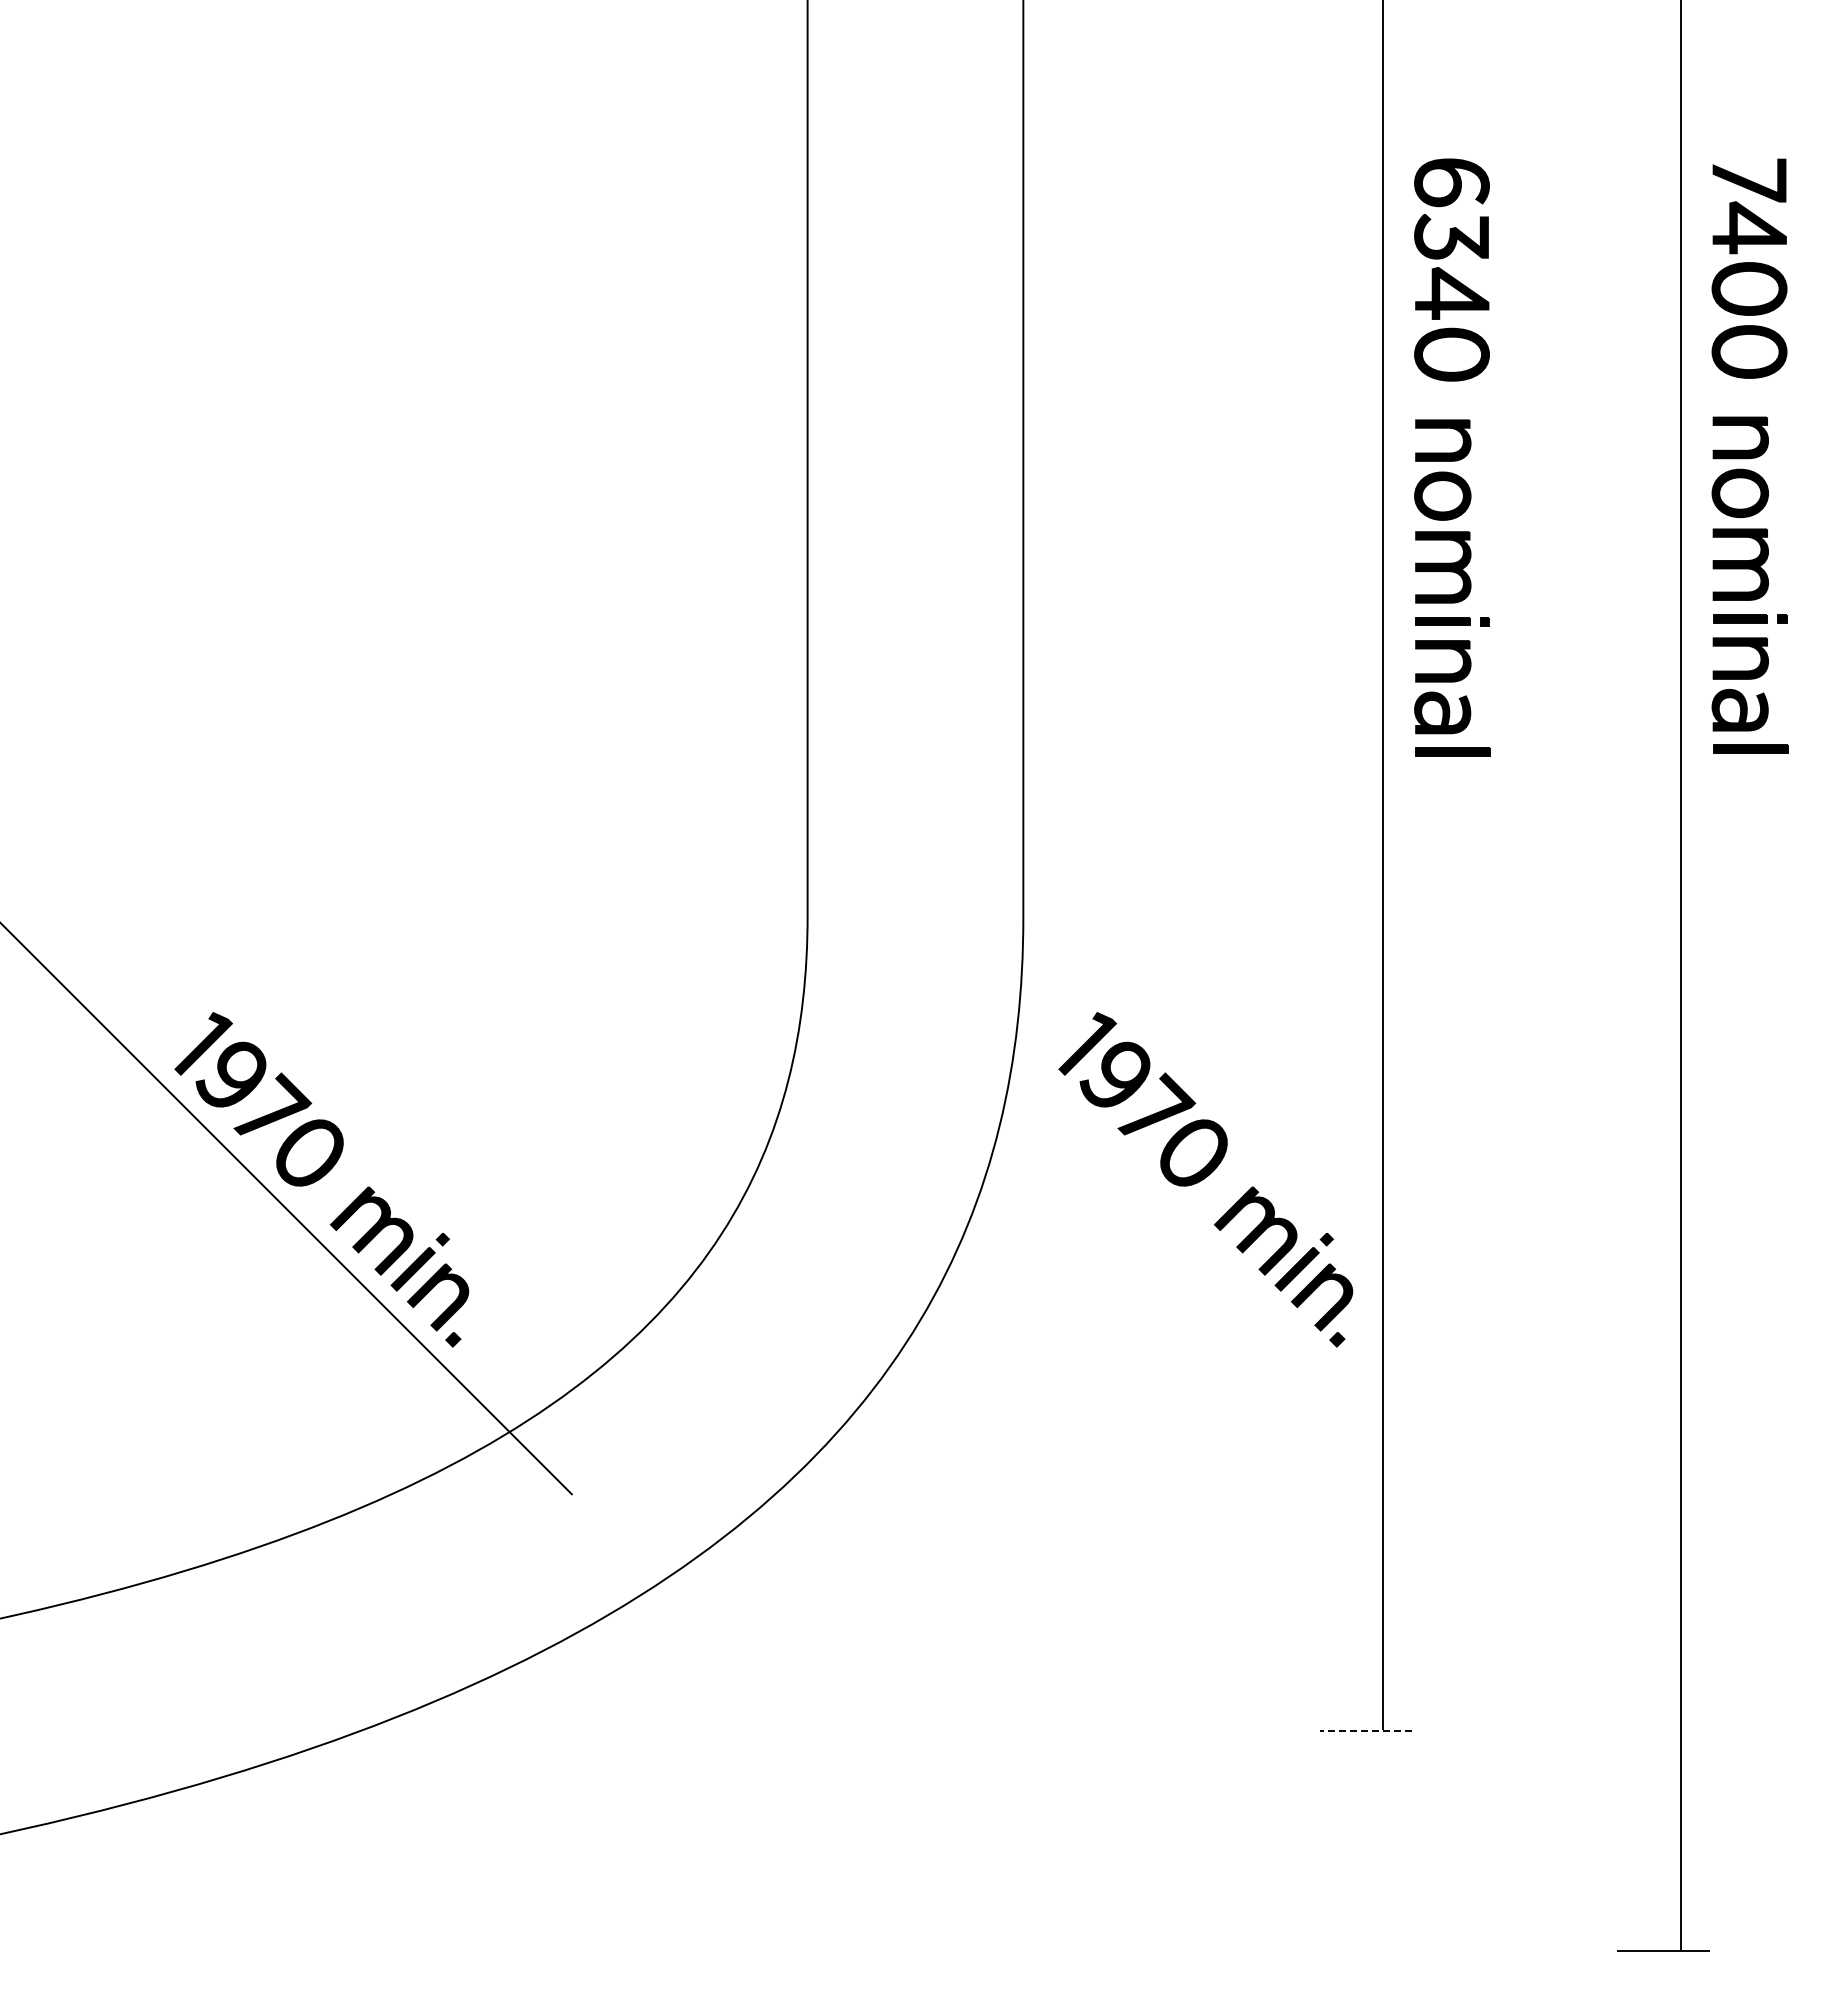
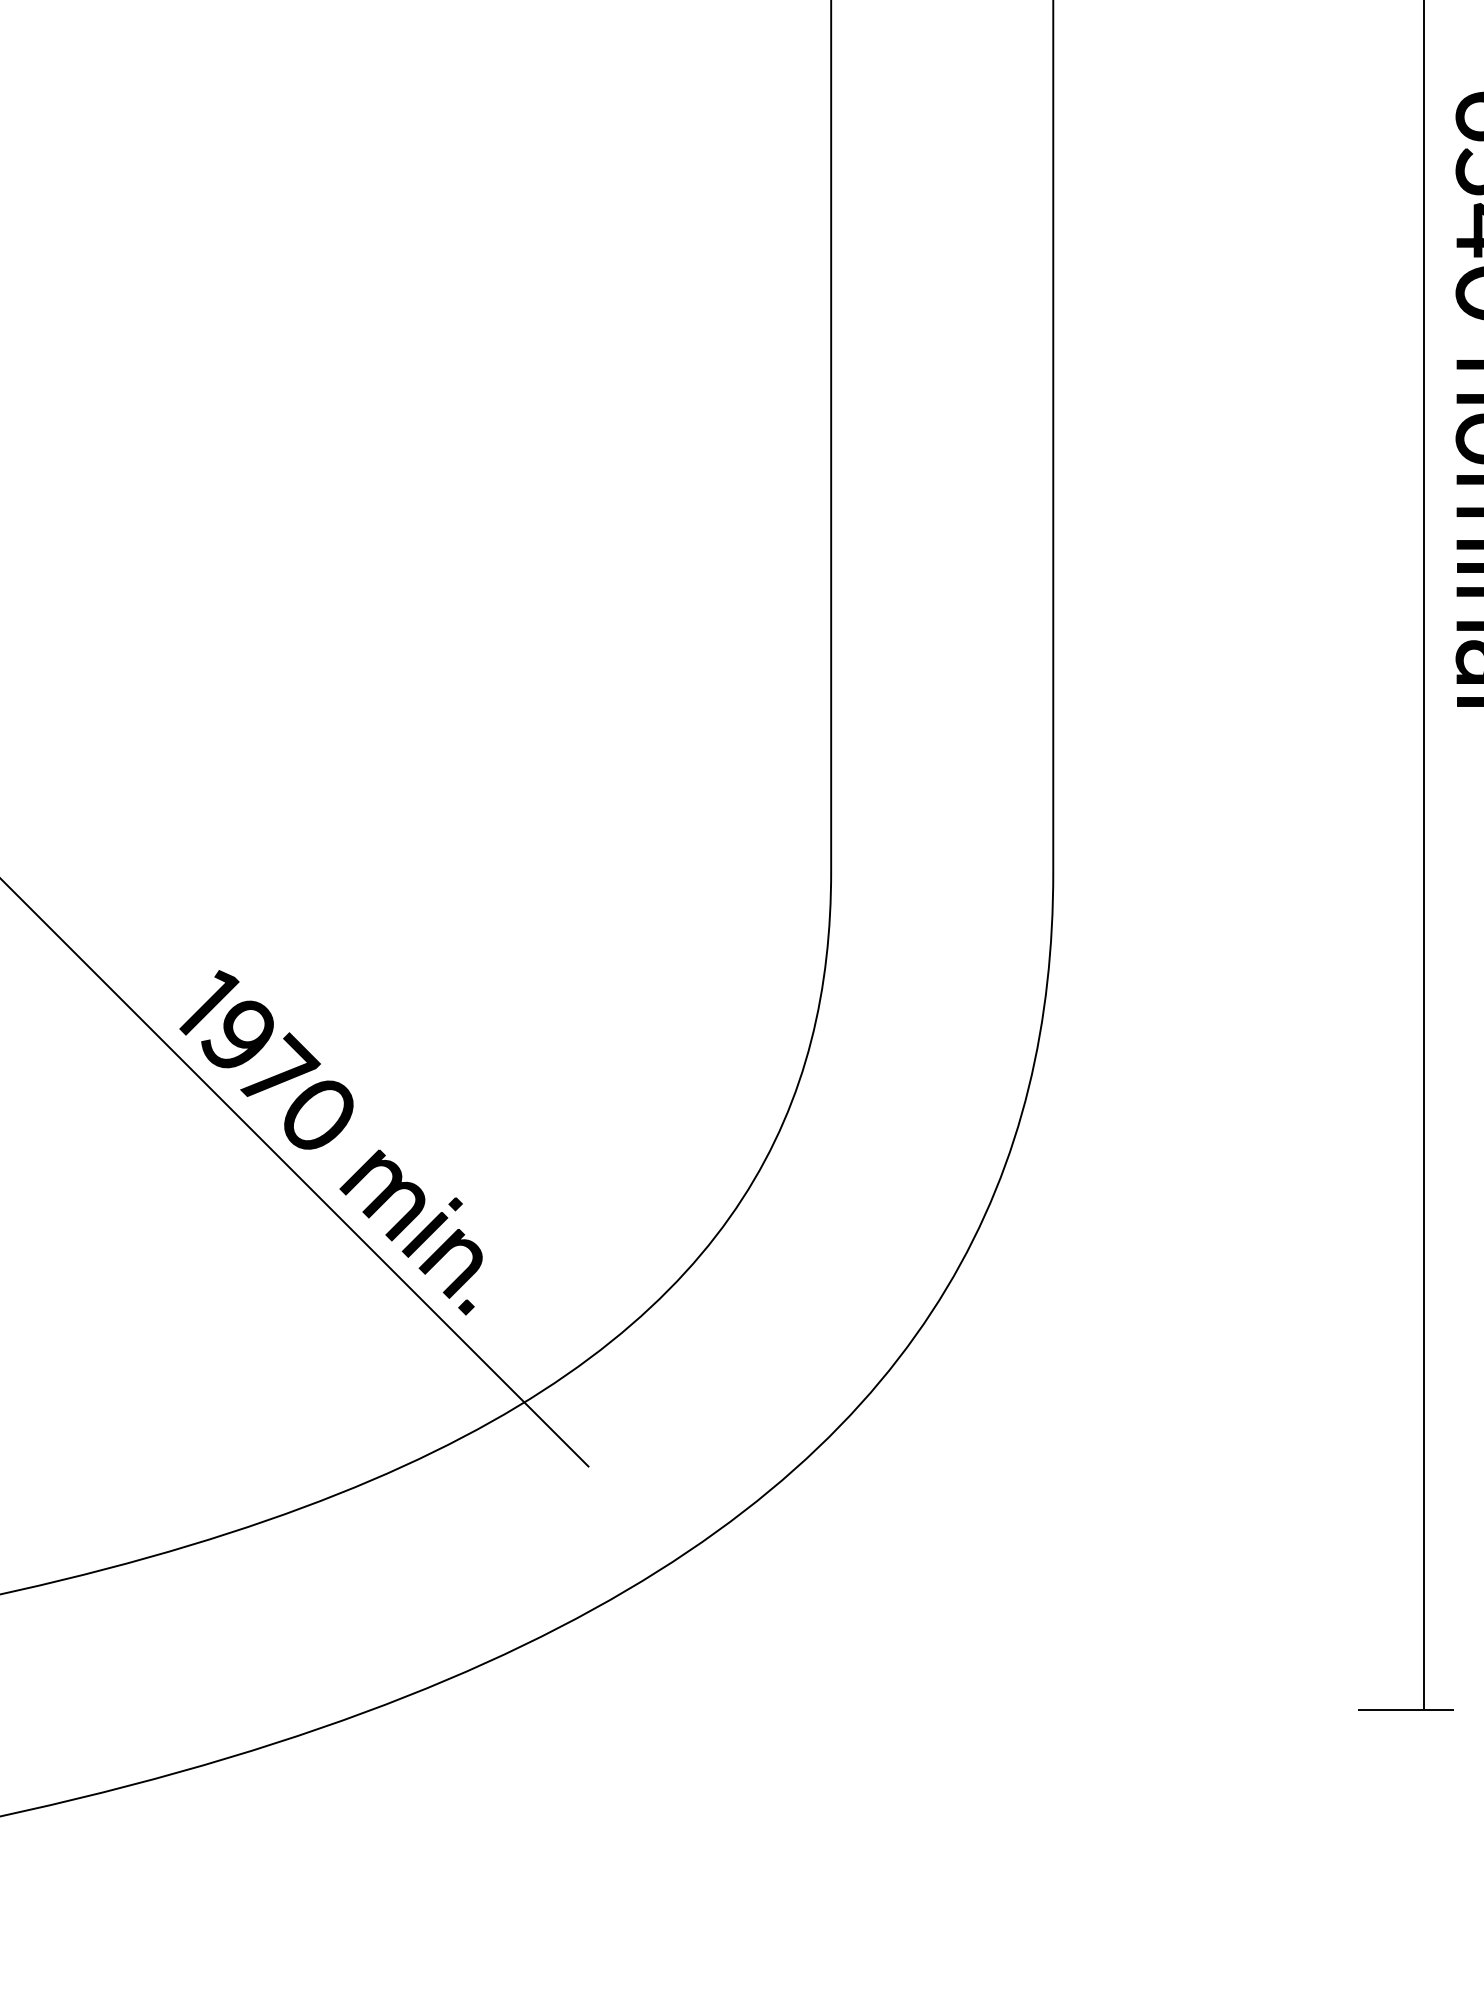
part: (1205, 1179) -> (1240, 1142), removed
line: (1365, 1730) -> (1405, 1709), dashed -> solid

